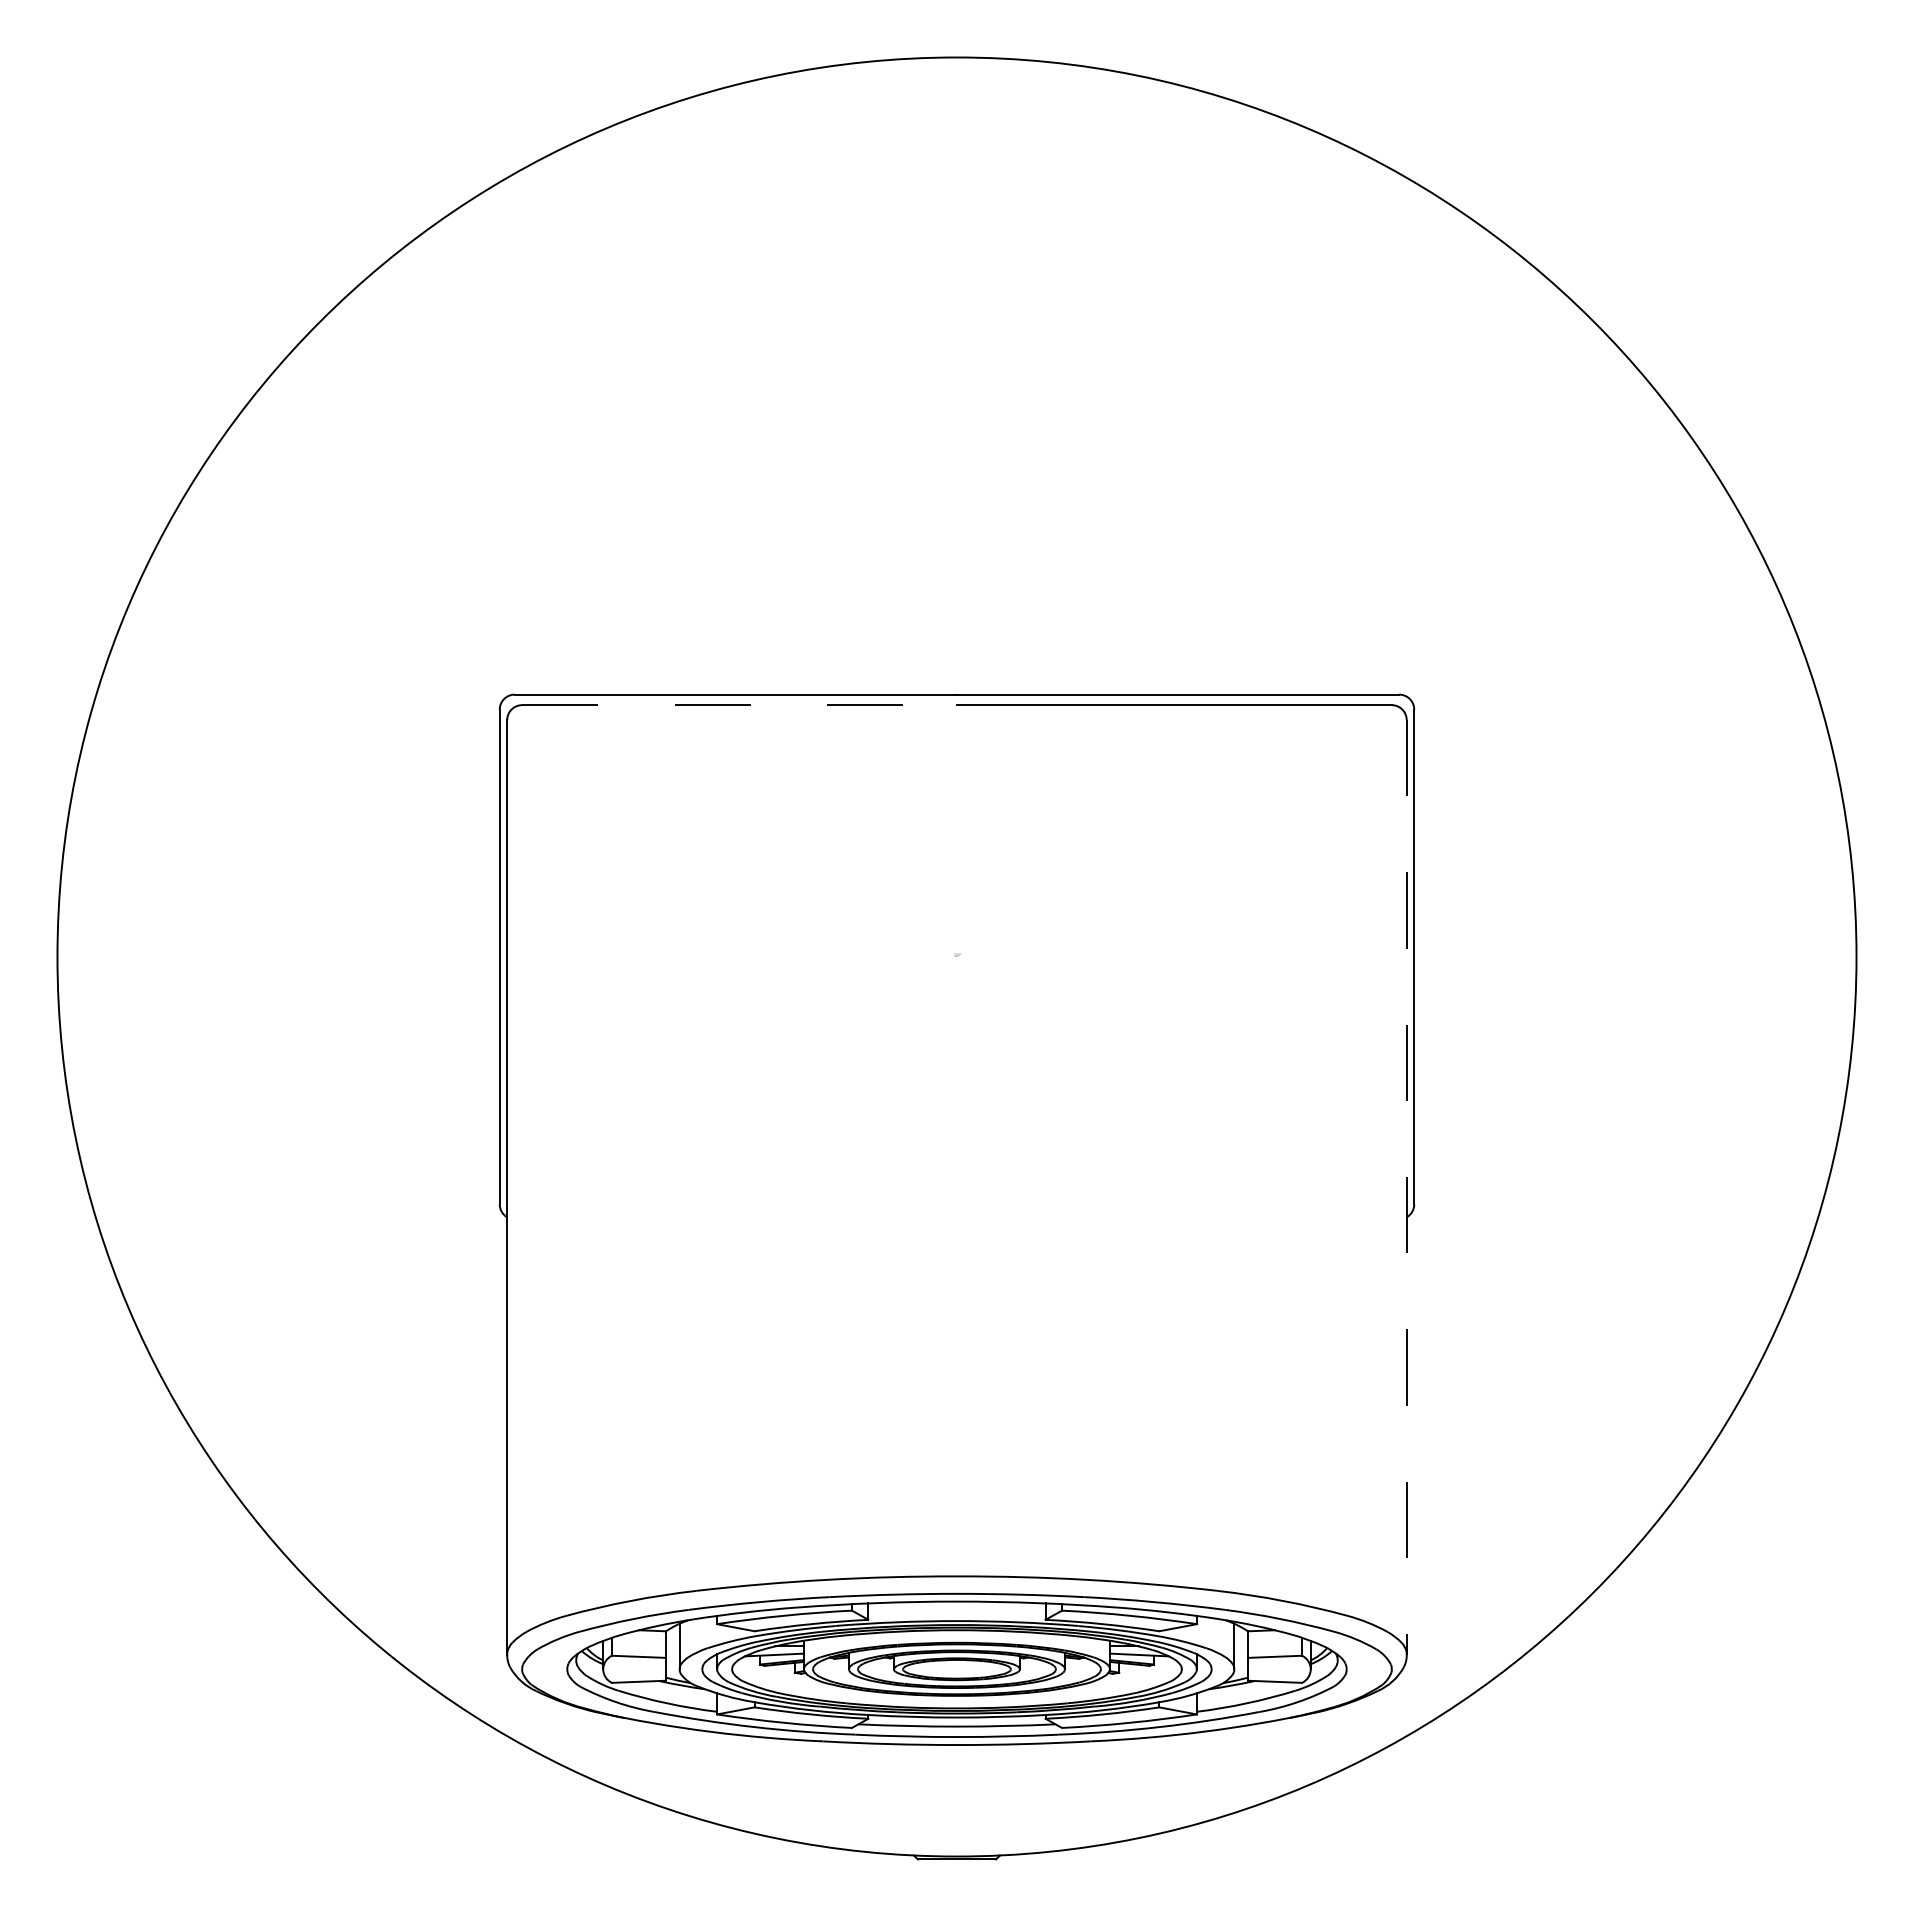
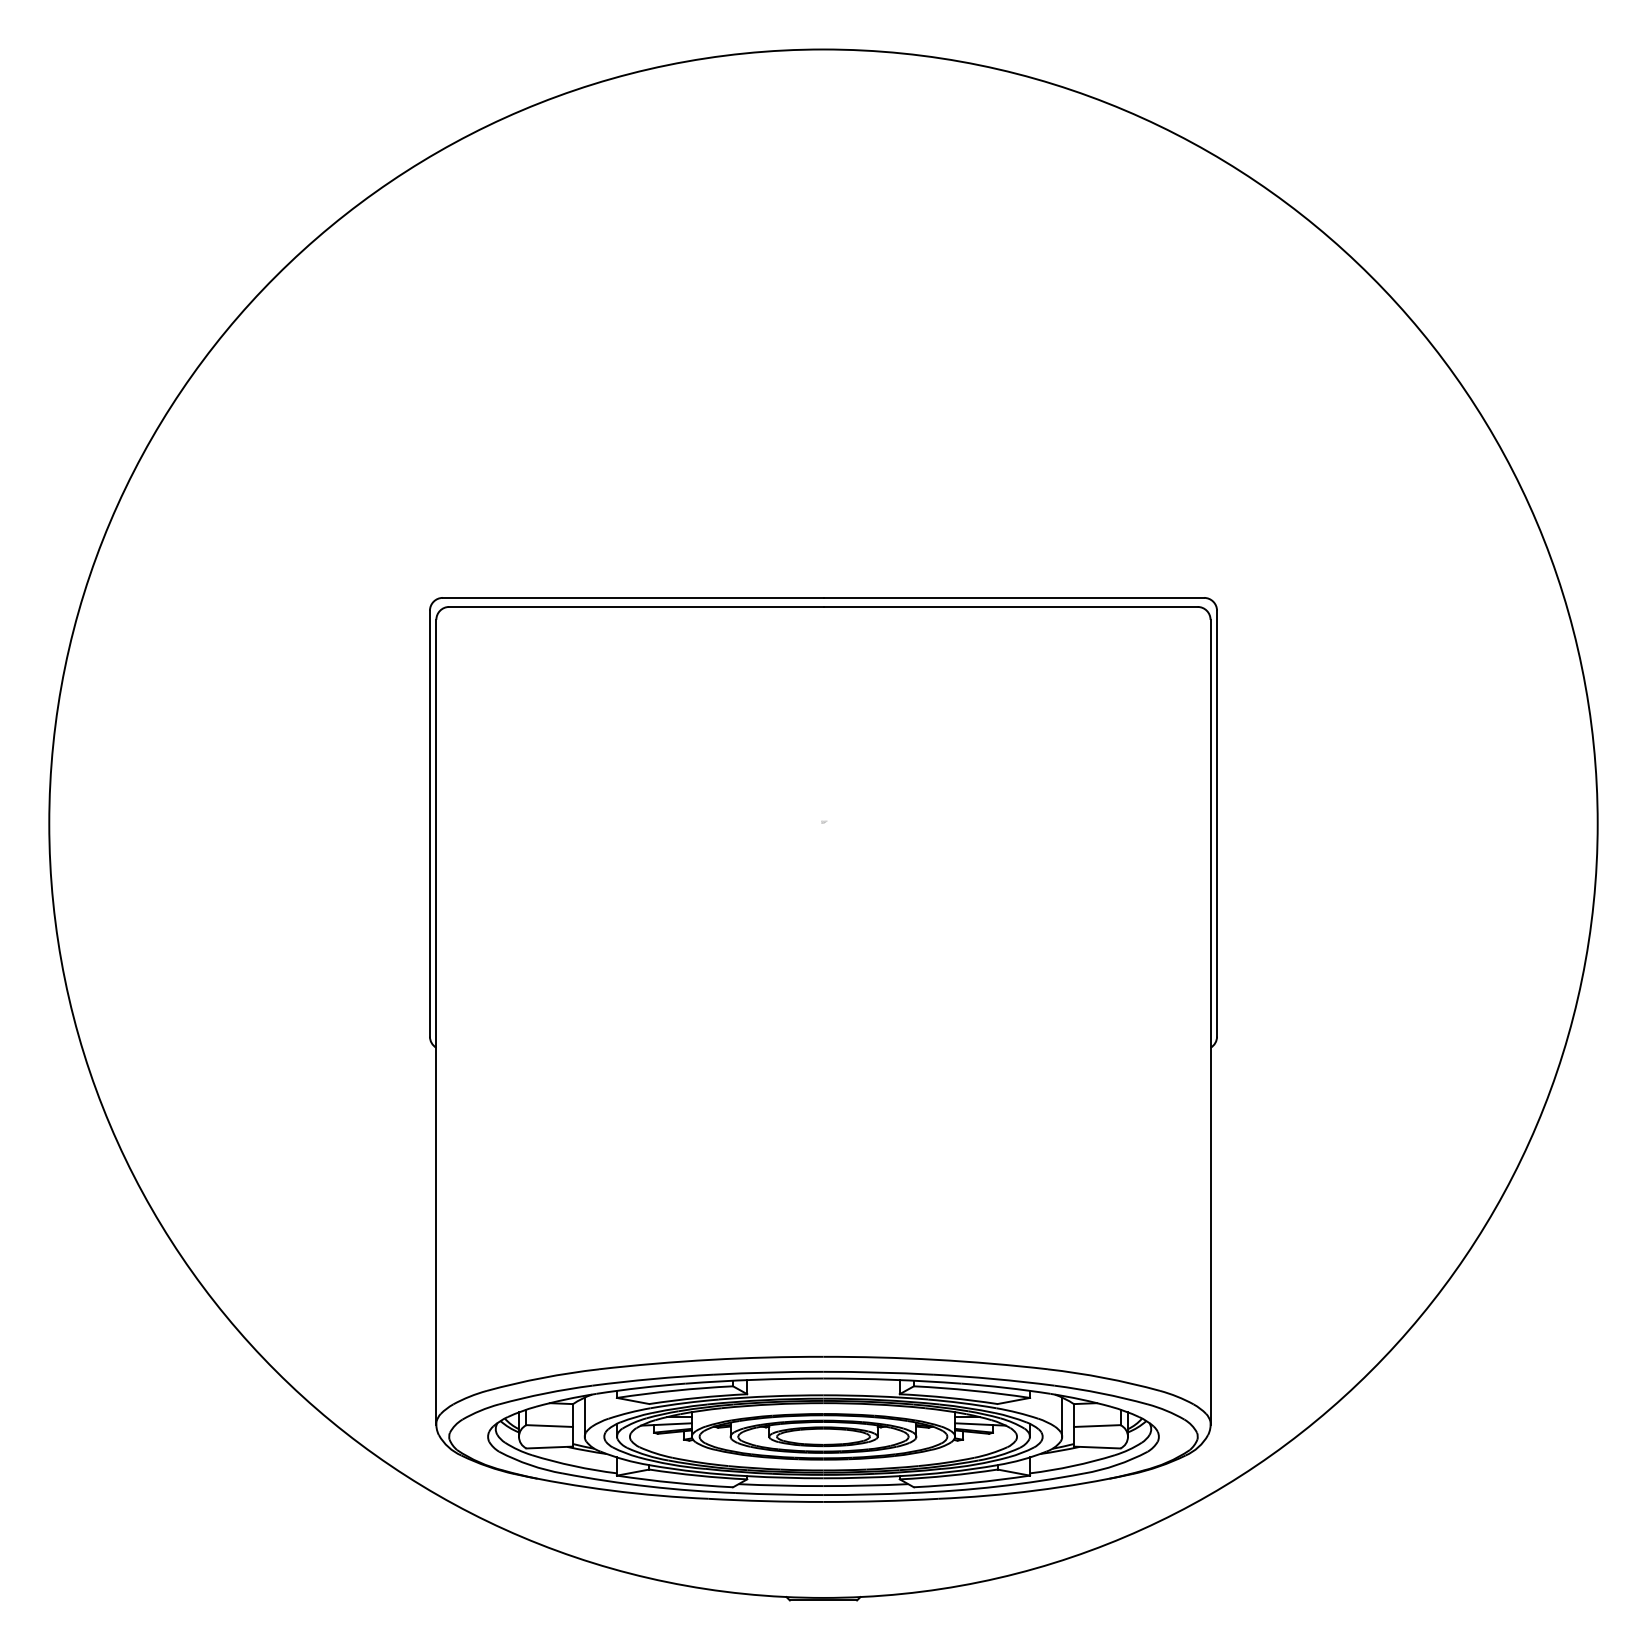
line: (740, 705) -> (637, 607), dashed -> solid
line: (1406, 1187) -> (1210, 1022), dashed -> solid

